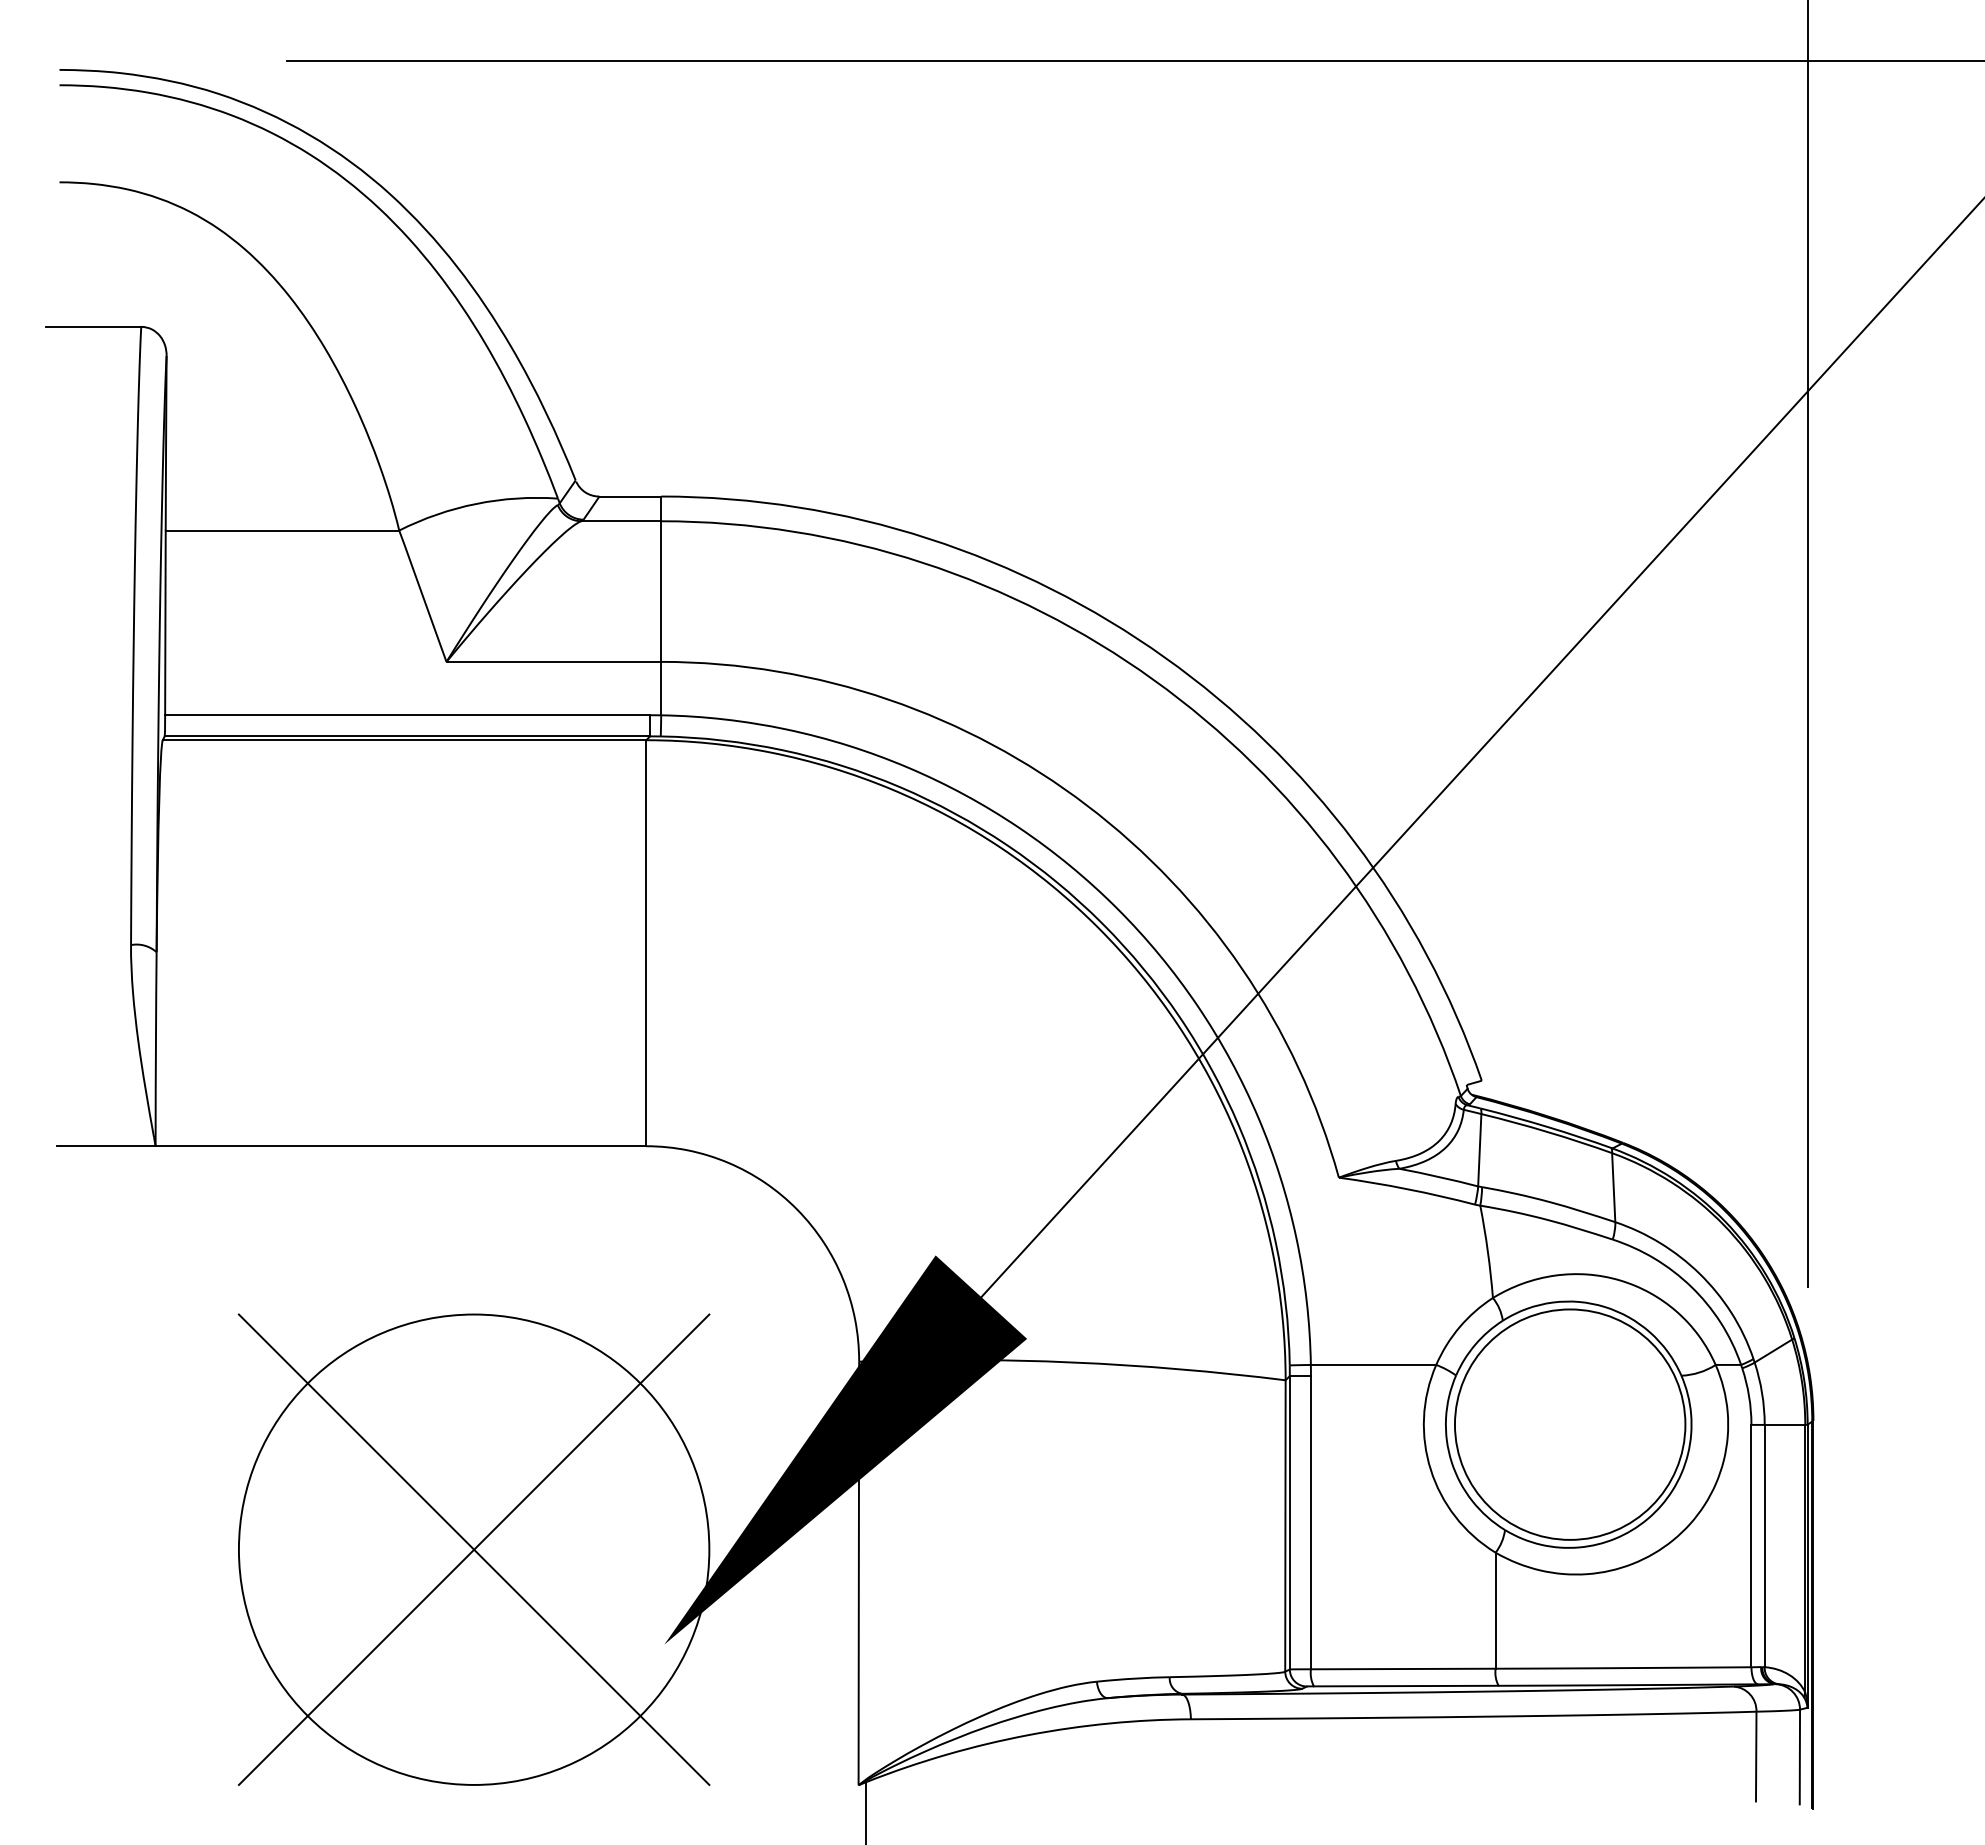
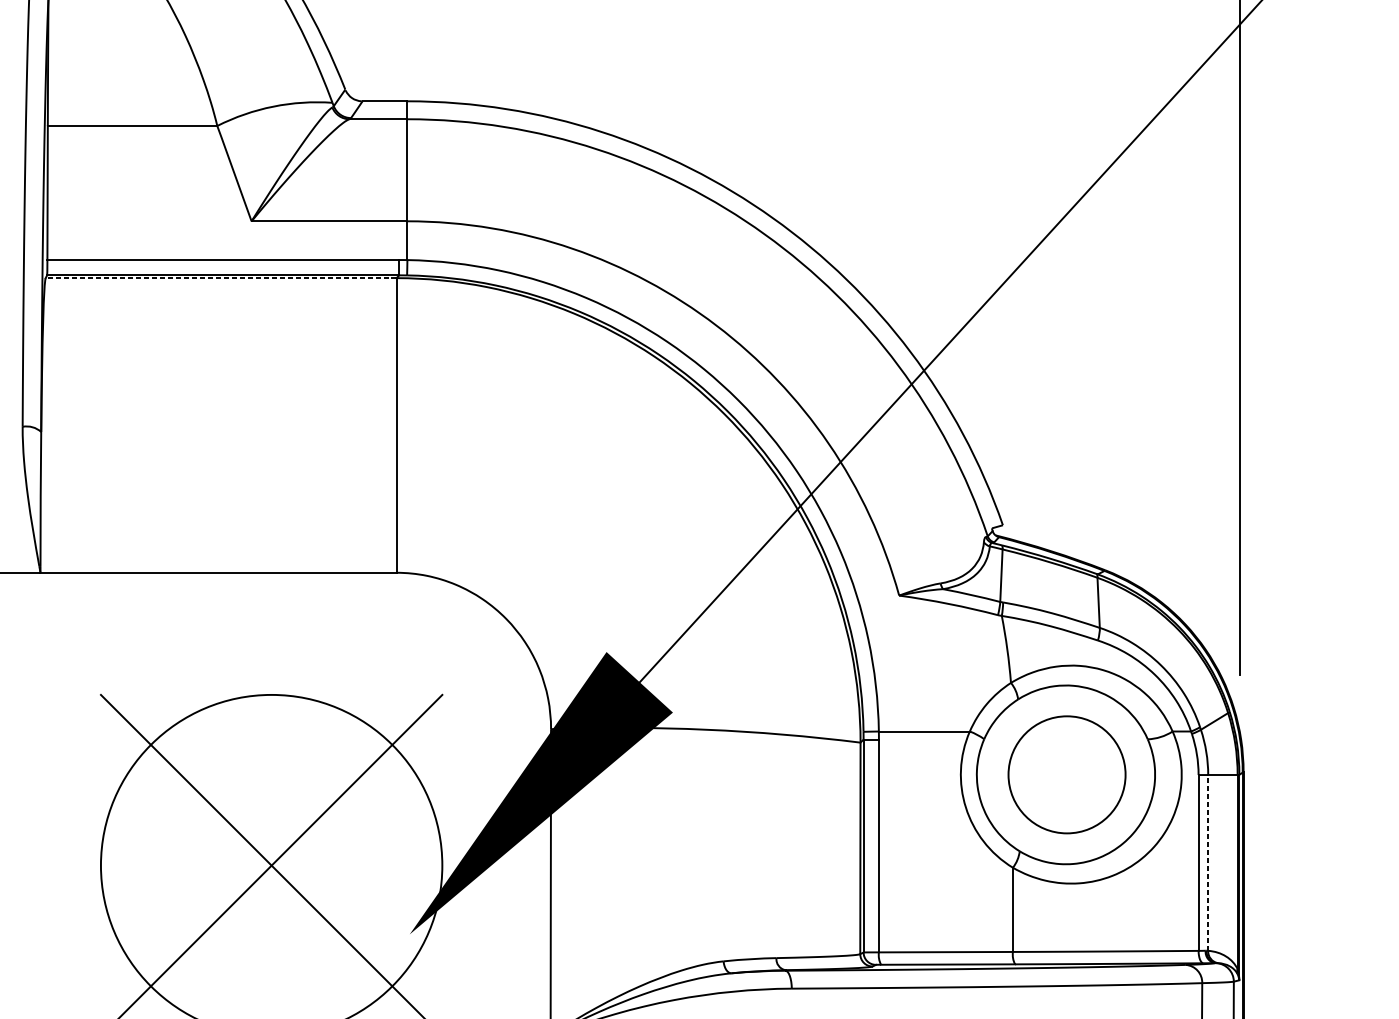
line: (404, 740) -> (221, 278), solid -> dashed
circle: (1569, 1424) -> (1066, 774), size x0.7
line: (1764, 1545) -> (1208, 862), solid -> dashed

